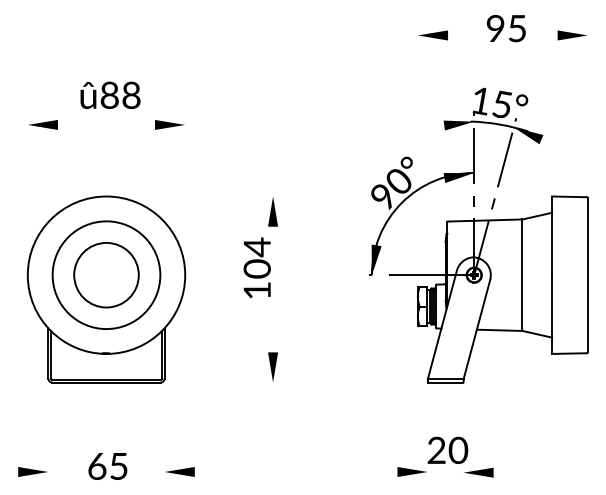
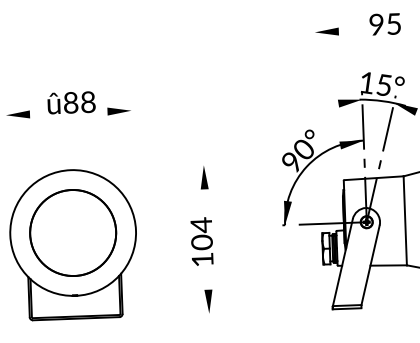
text: (110, 94) -> (71, 102), moved
text: (256, 267) -> (201, 241), moved
circle: (106, 275) -> (73, 233), size x1.67

